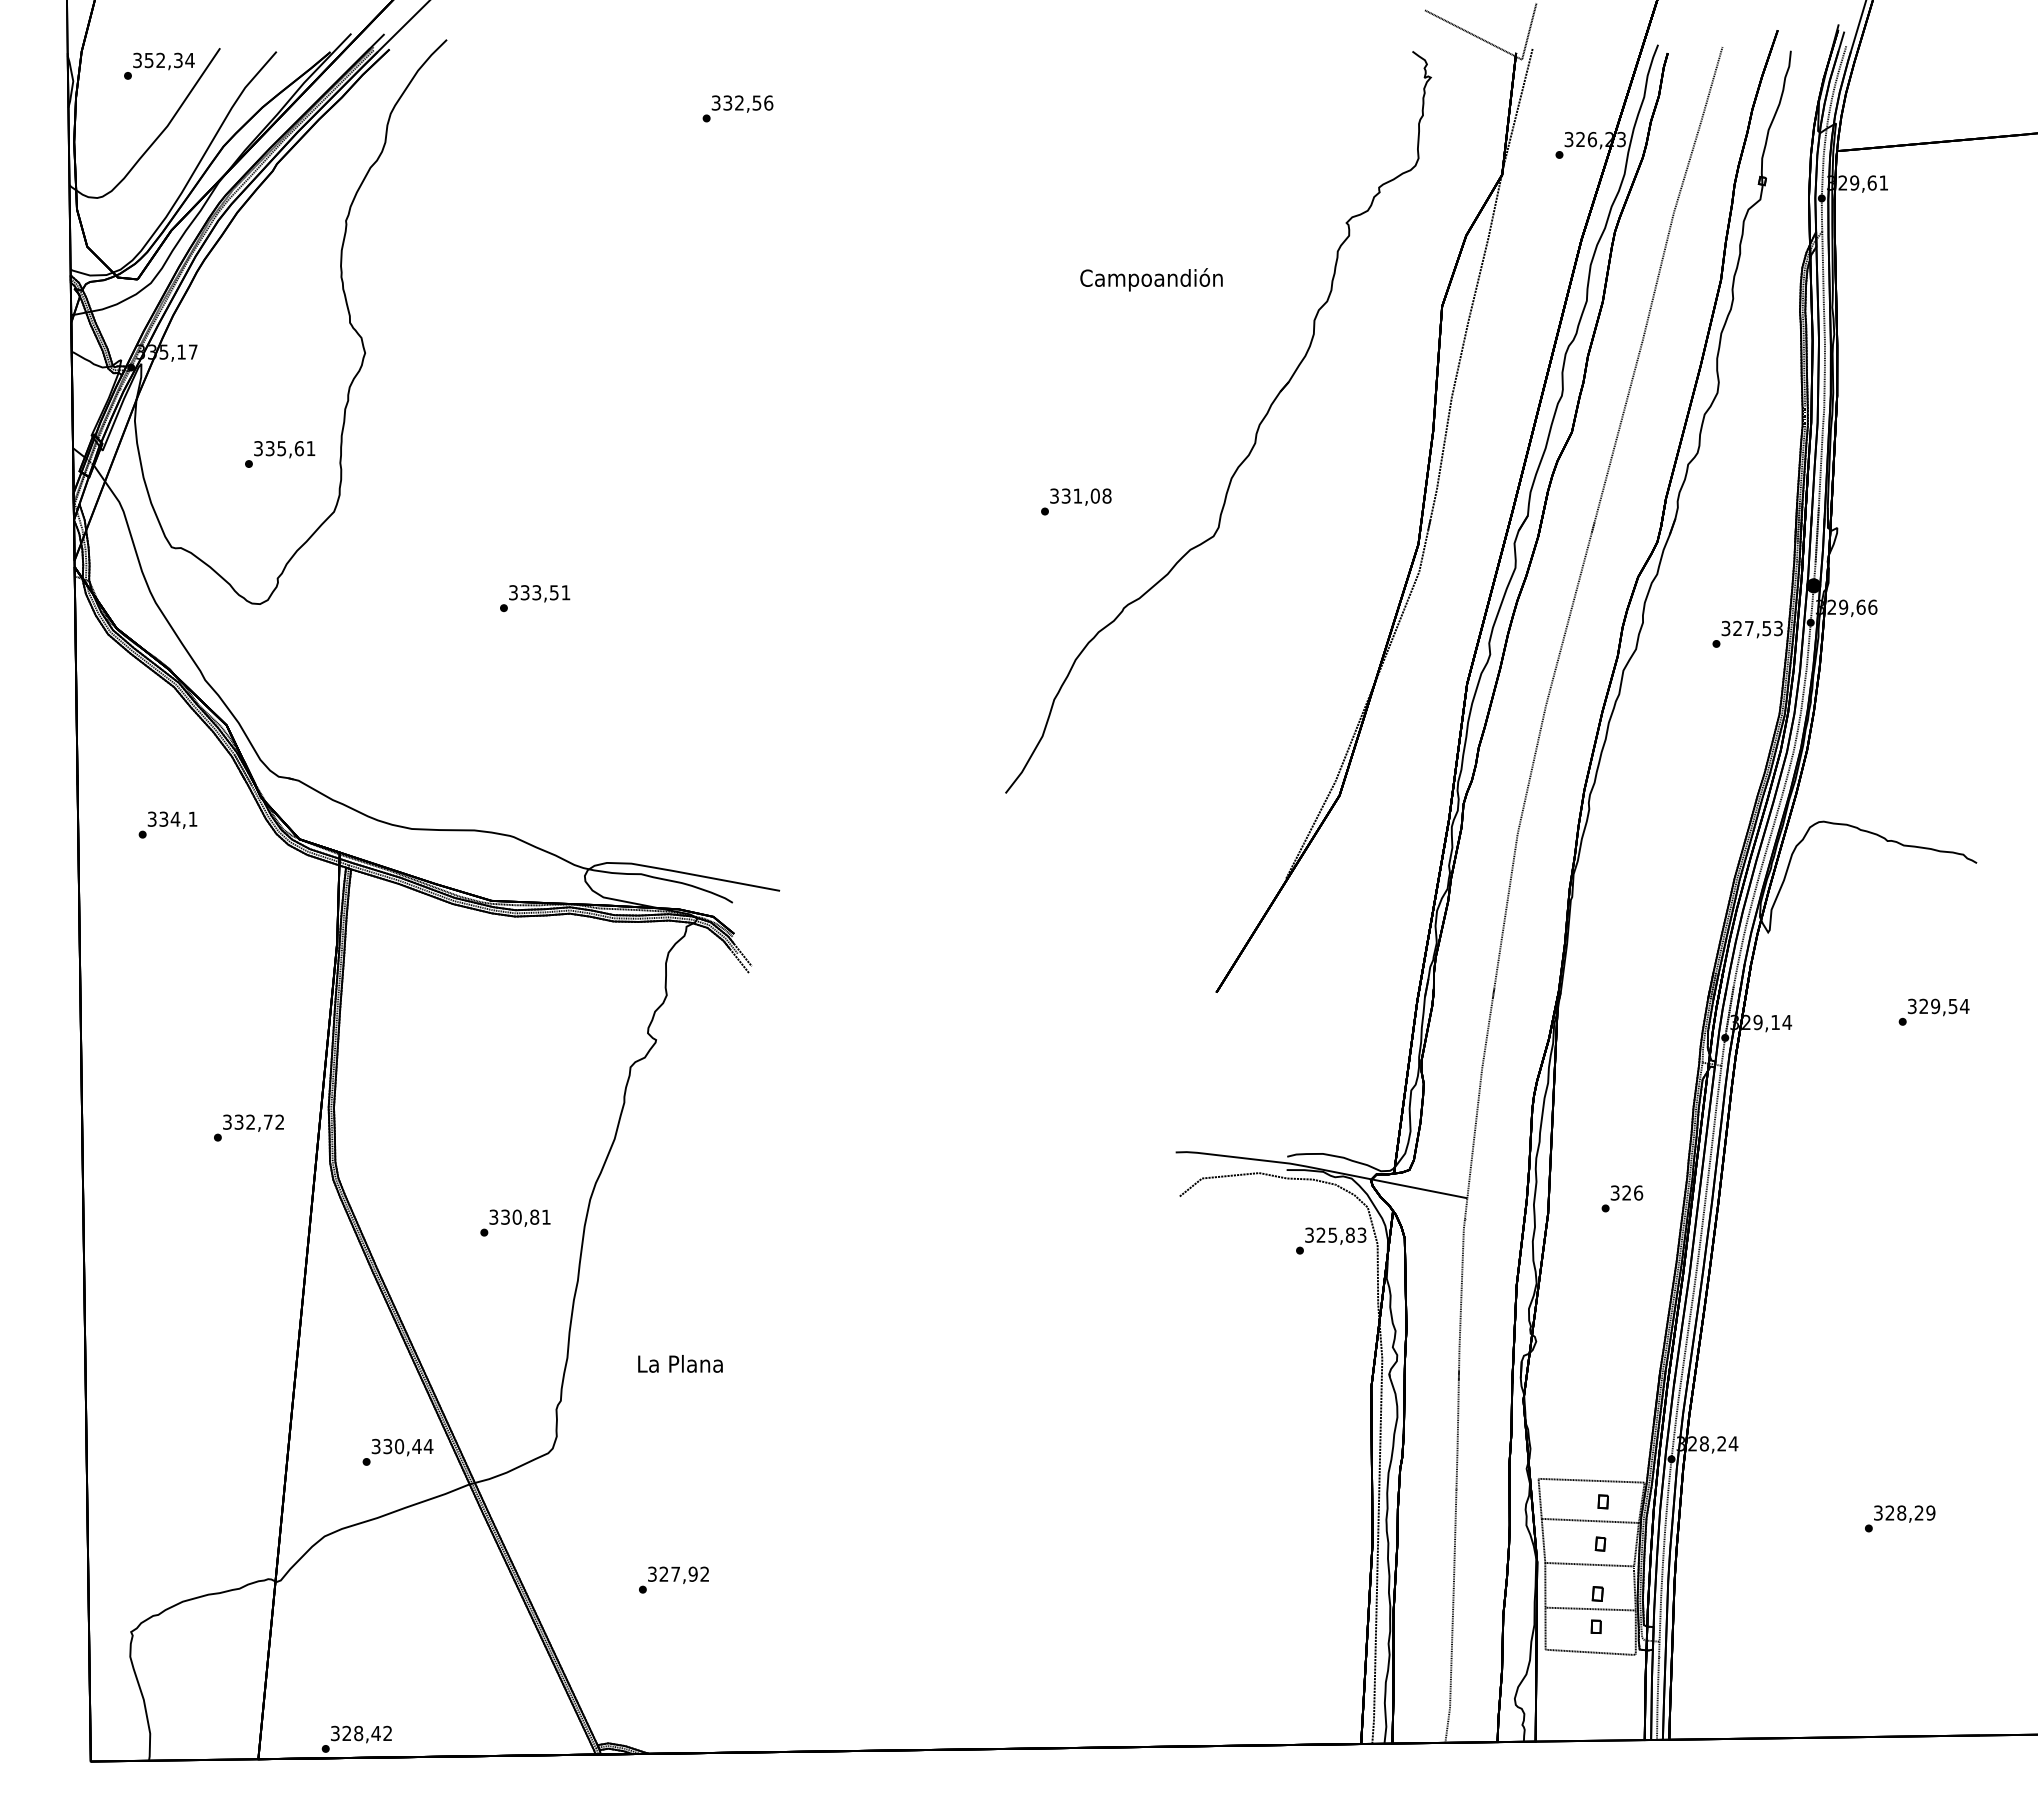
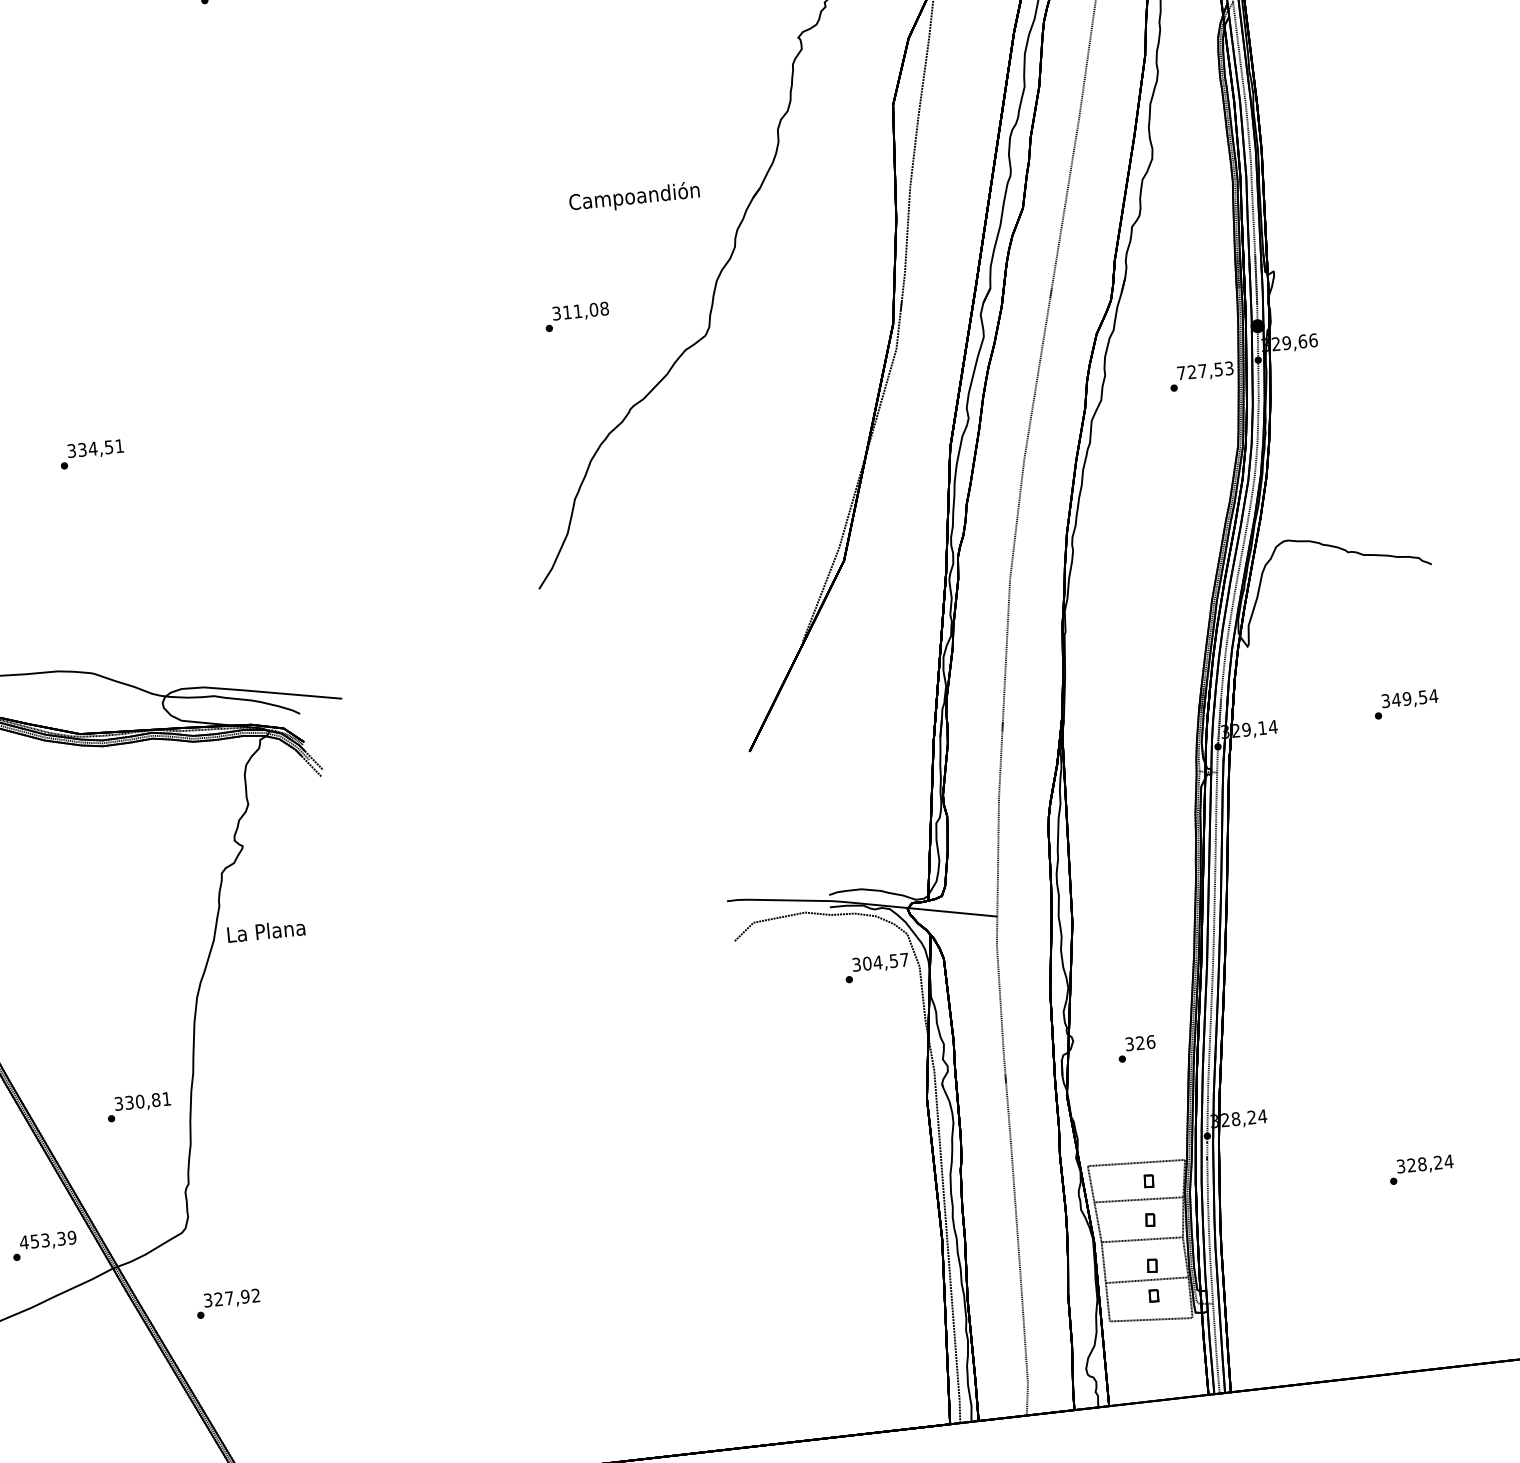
text: (1151, 279) -> (634, 197), moved
text: (1065, 495) -> (566, 311), 331,08 -> 311,08
text: (536, 592) -> (92, 448), 333,51 -> 334,51
text: (1725, 628) -> (1180, 373), 327,53 -> 727,53
text: (1923, 1005) -> (1395, 699), 329,54 -> 349,54
text: (1622, 1198) -> (1136, 1048), moved
text: (515, 1222) -> (139, 1106), moved
text: (1341, 1234) -> (885, 961), 325,83 -> 304,57
text: (680, 1363) -> (266, 930), moved
text: (402, 1446) -> (48, 1240), 330,44 -> 453,39
text: (1930, 1512) -> (1448, 1161), 328,29 -> 328,24
text: (673, 1579) -> (227, 1303), moved

